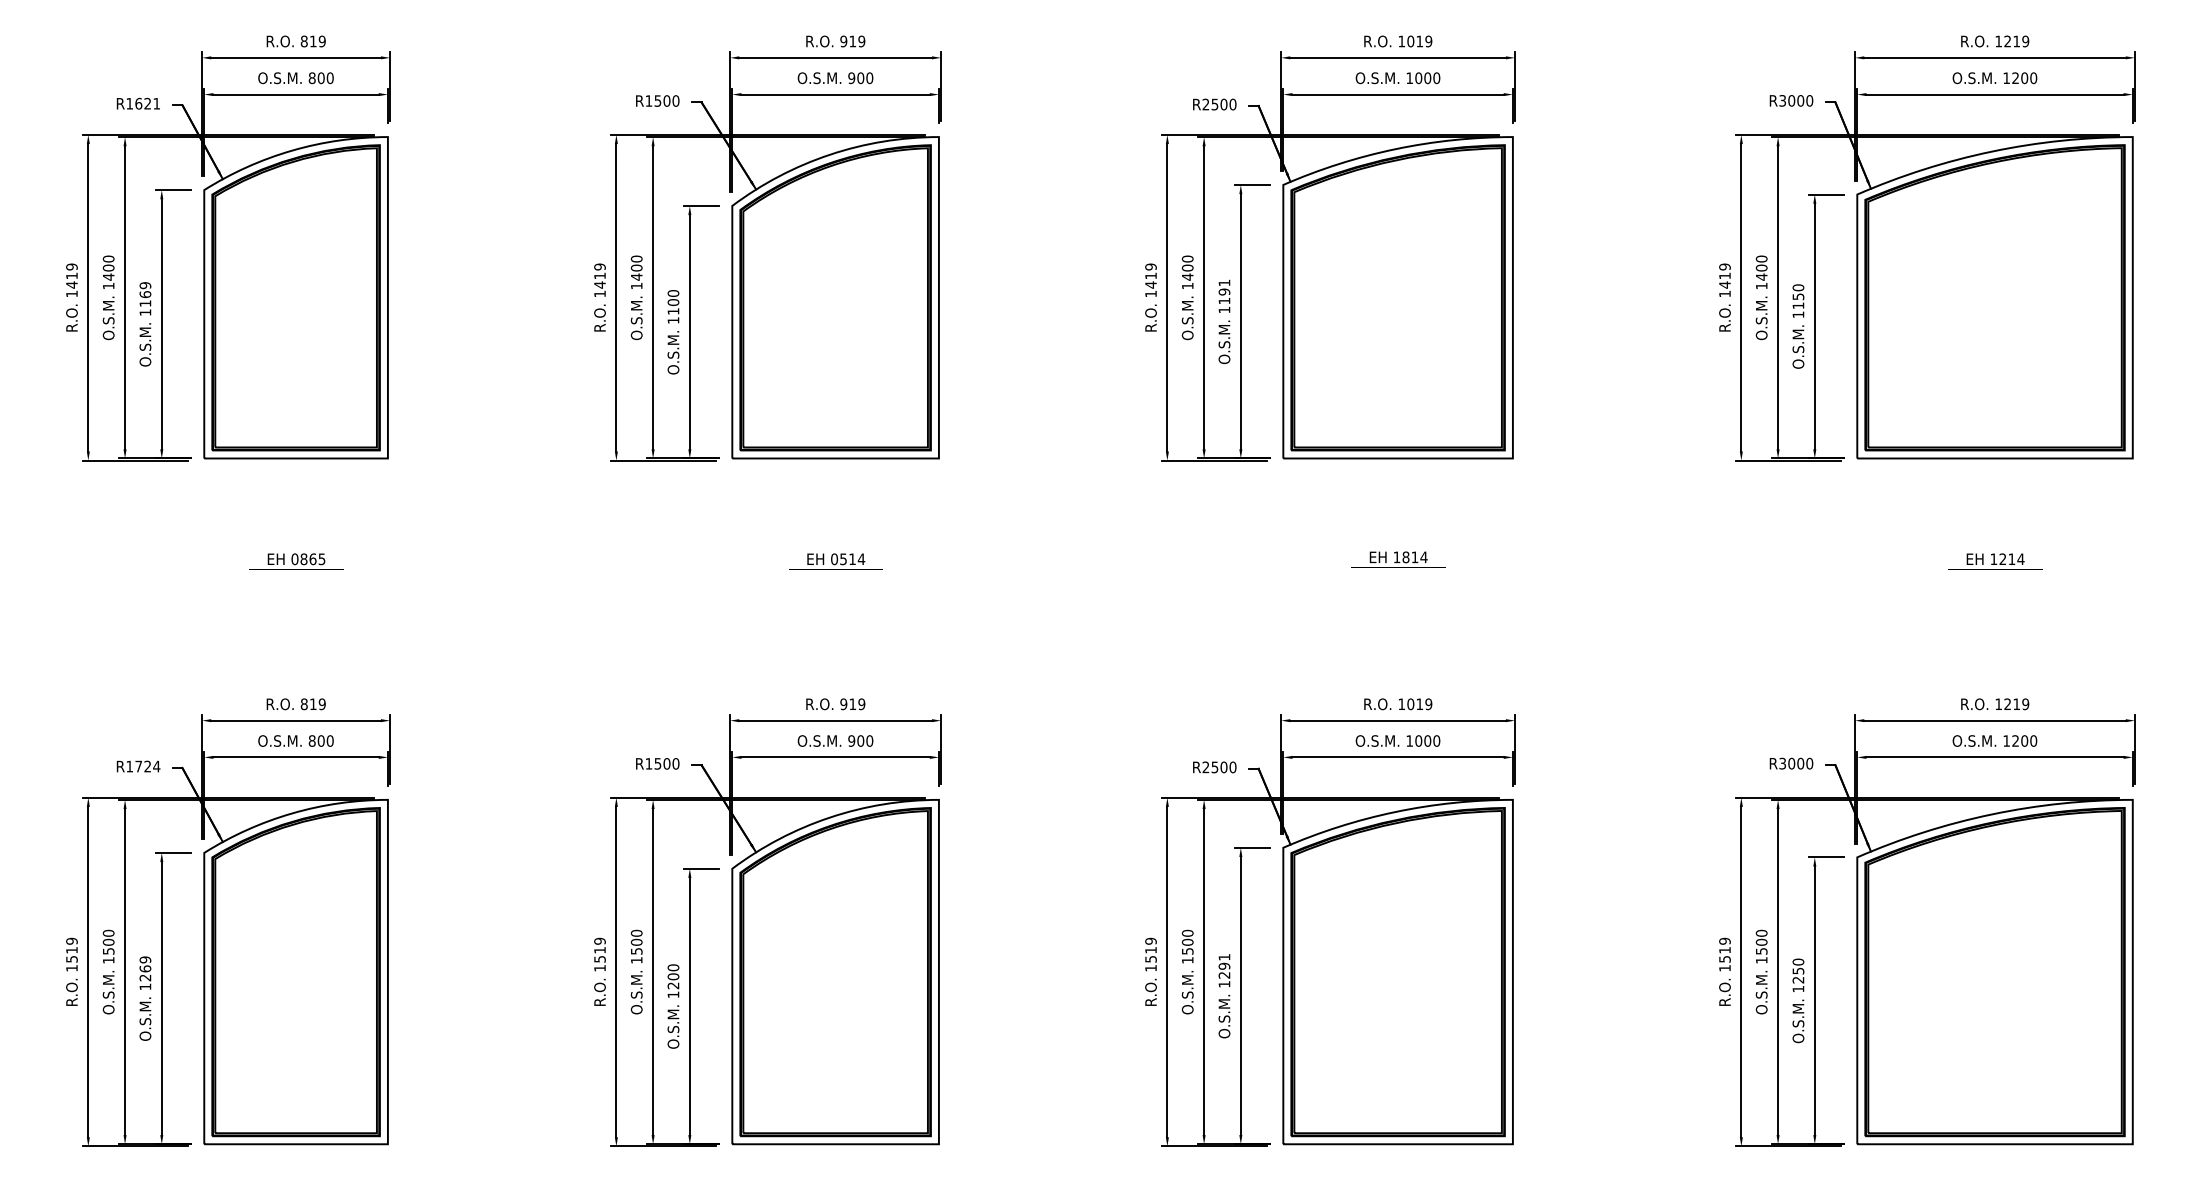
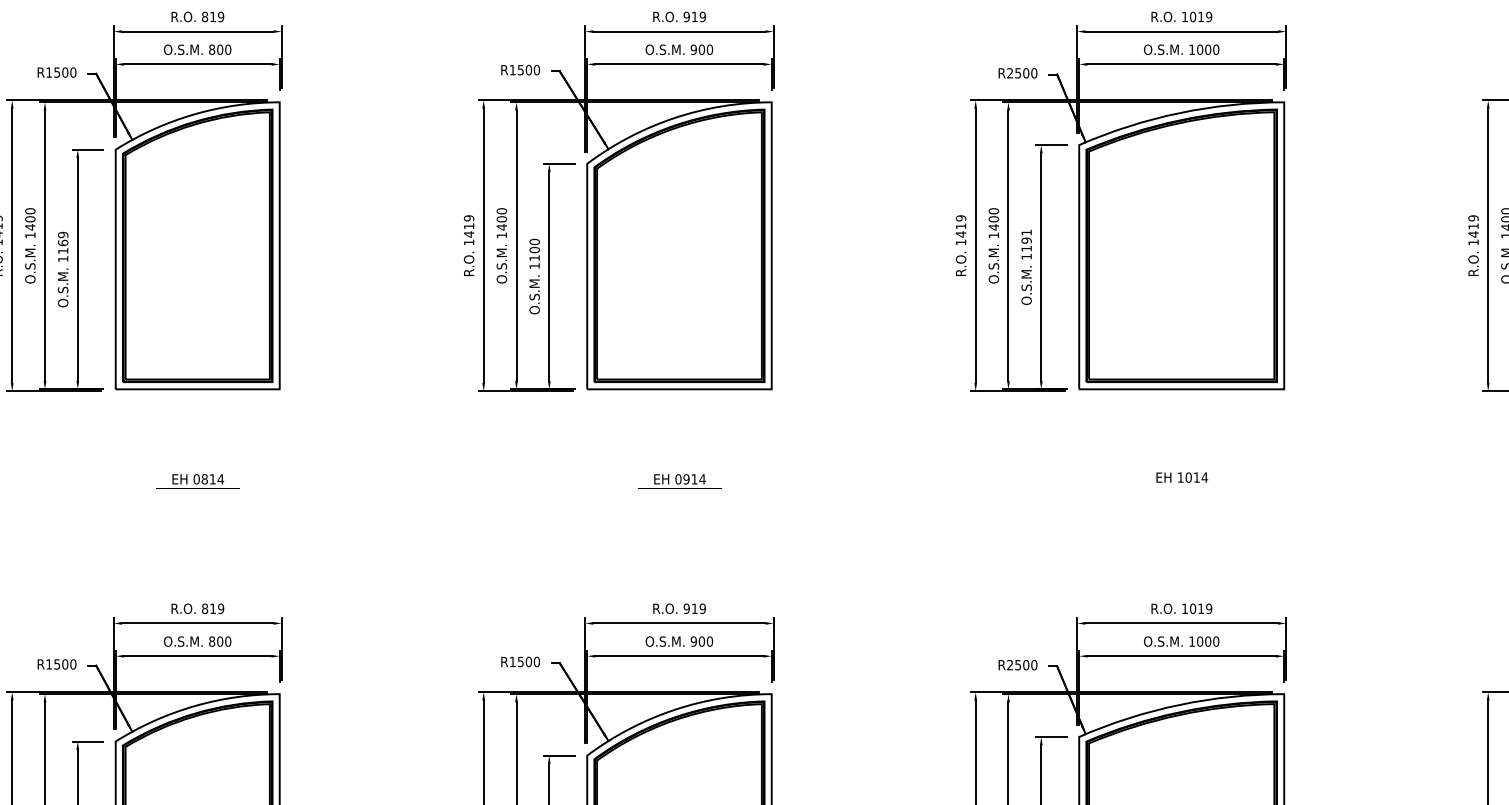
text: (147, 103) -> (65, 72), R1621 -> R1500
text: (1405, 556) -> (1188, 476), 1814 -> 1014
text: (843, 558) -> (686, 478), 0514 -> 0914
text: (317, 559) -> (216, 479), 0865 -> 0814
text: (147, 766) -> (65, 664), R1724 -> R1500

